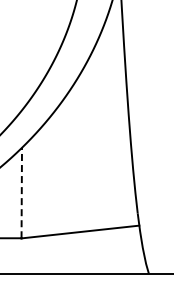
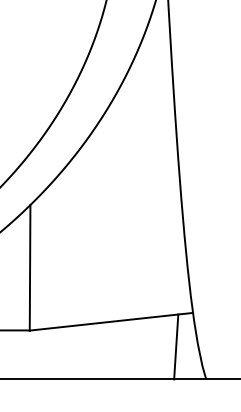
line: (21, 192) -> (29, 266), dashed -> solid
line: (126, 249) -> (175, 345), added

